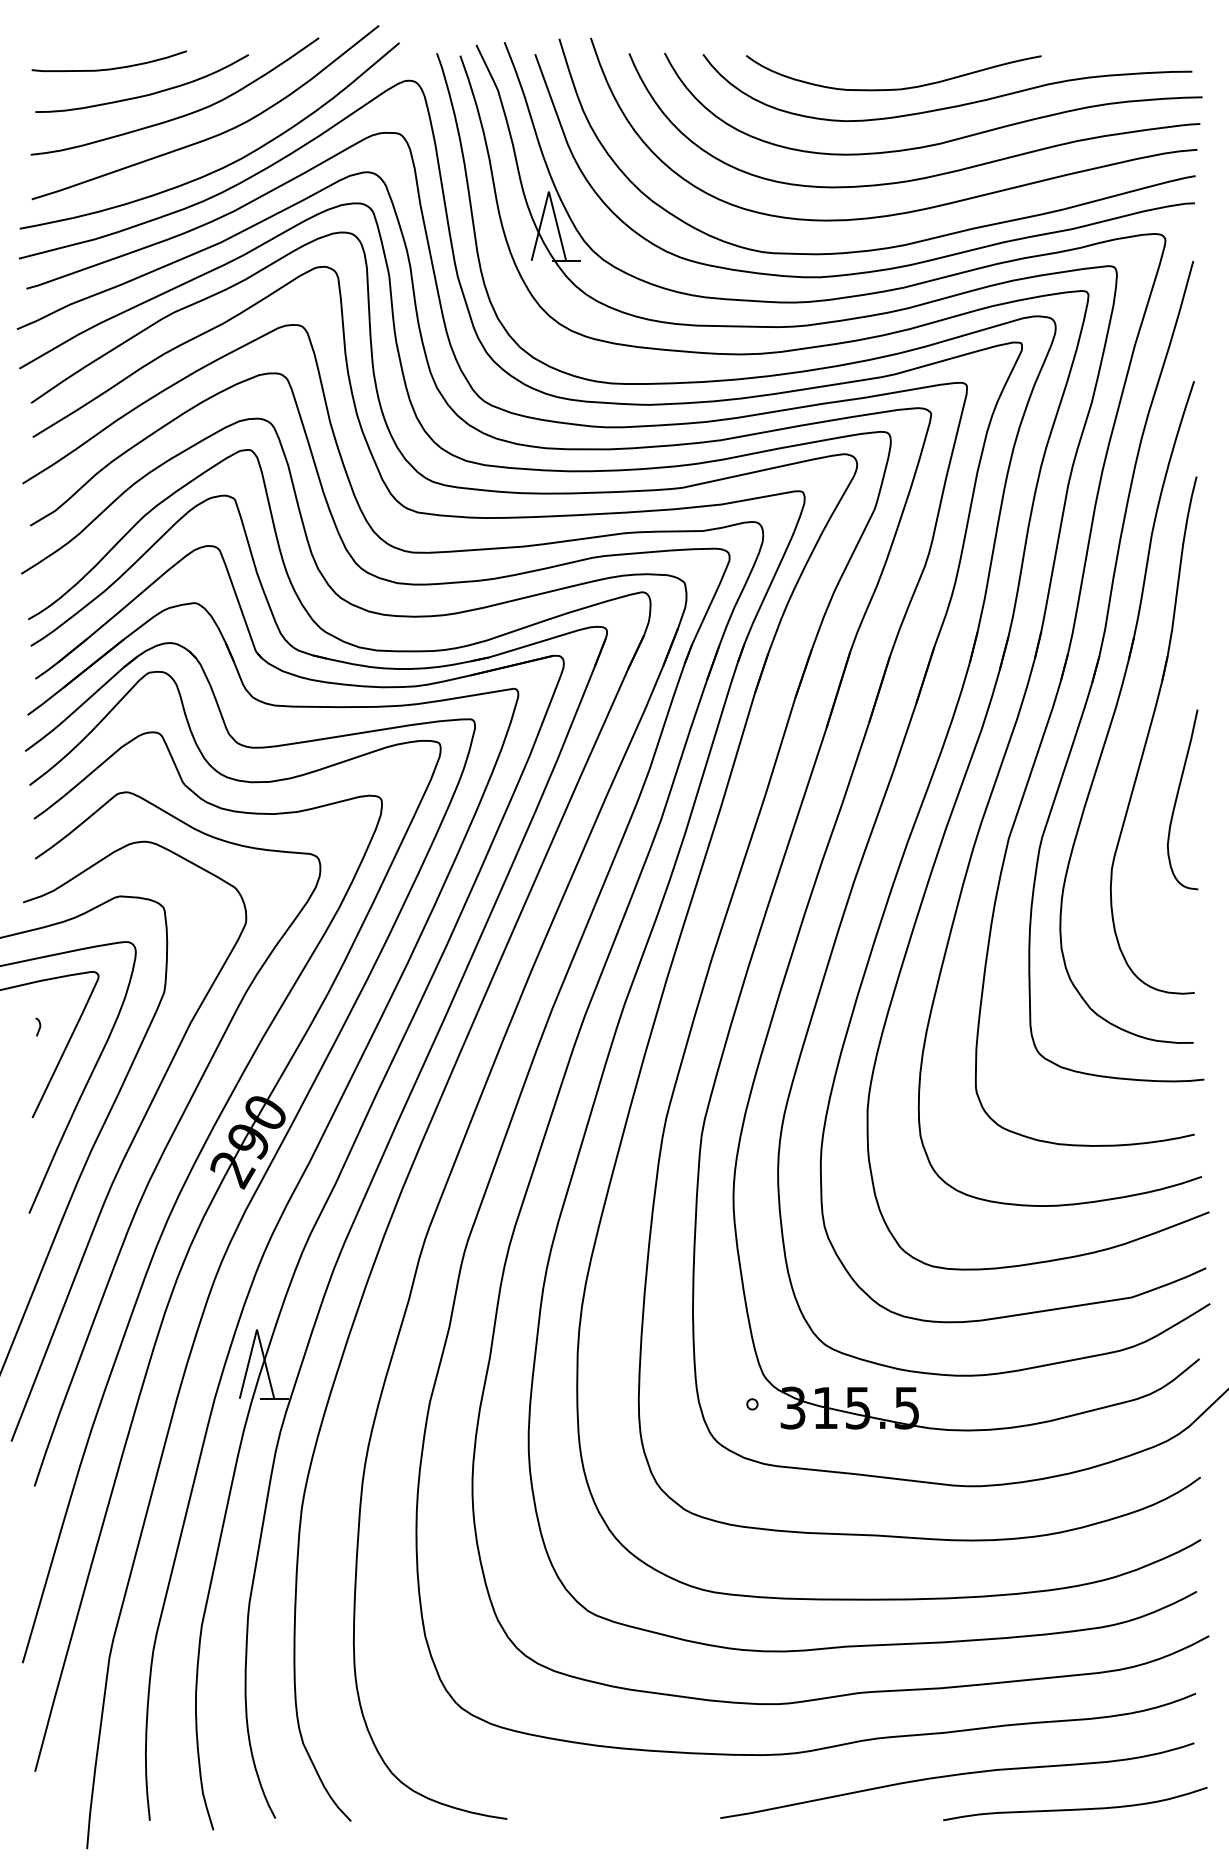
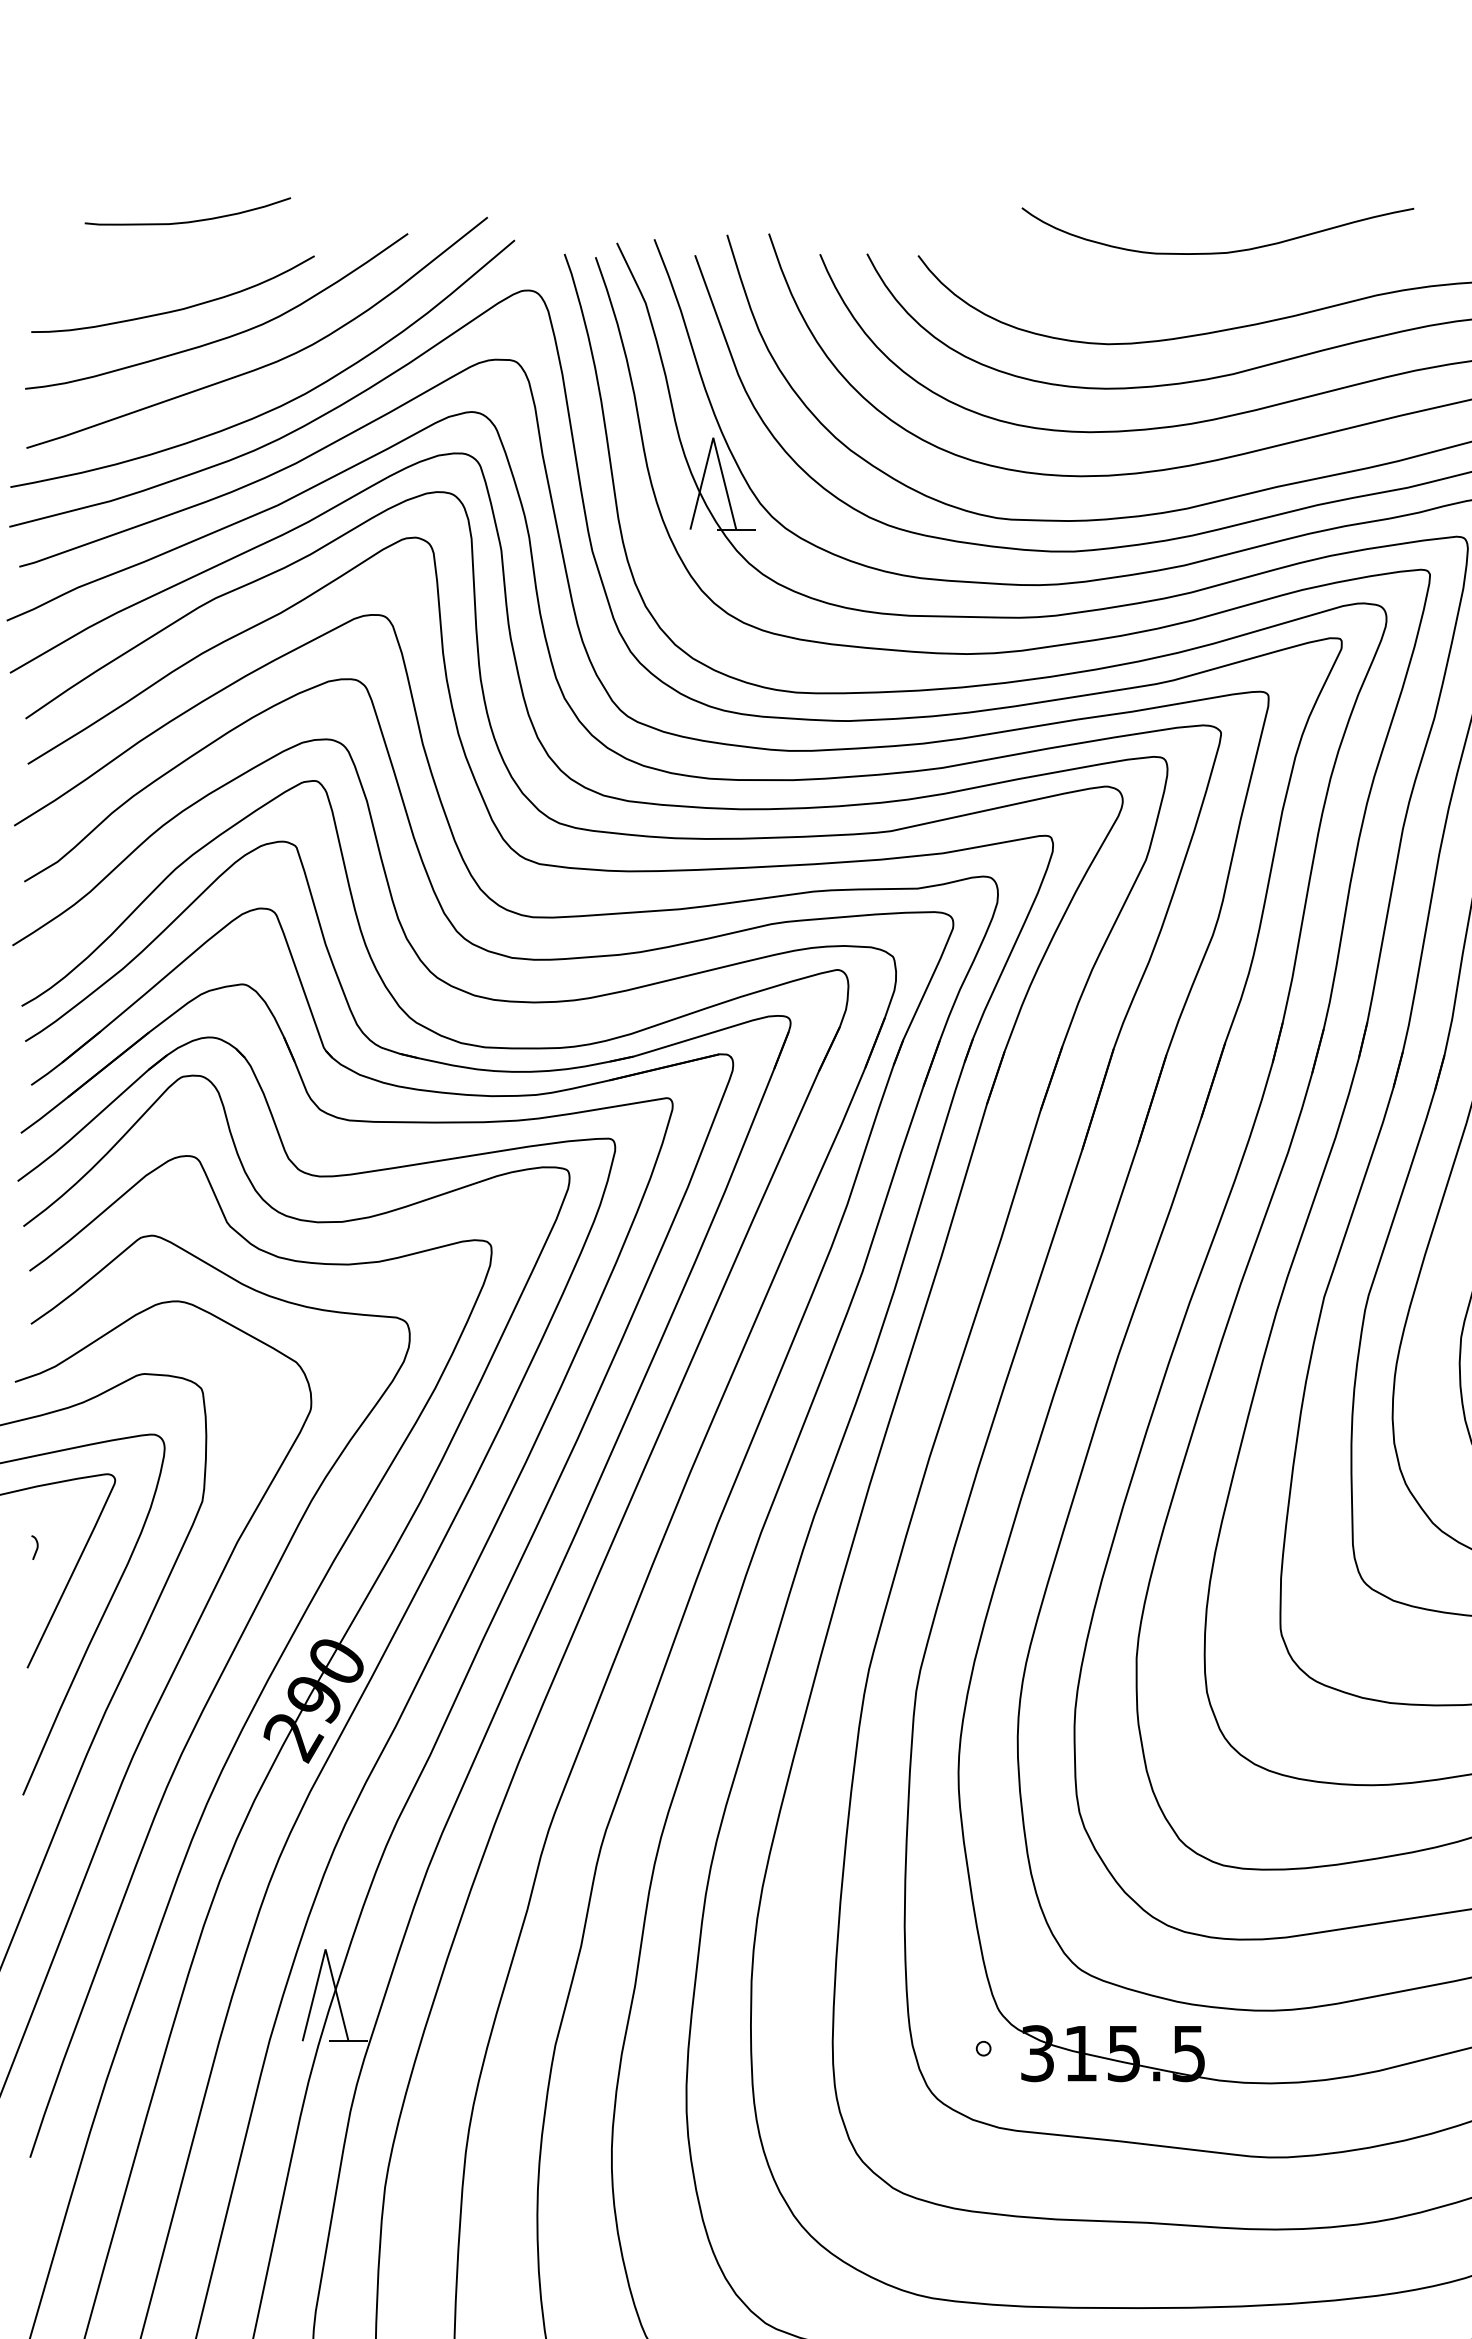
curve: (108, 68) -> (186, 221), moved
curve: (893, 88) -> (1217, 251), moved

